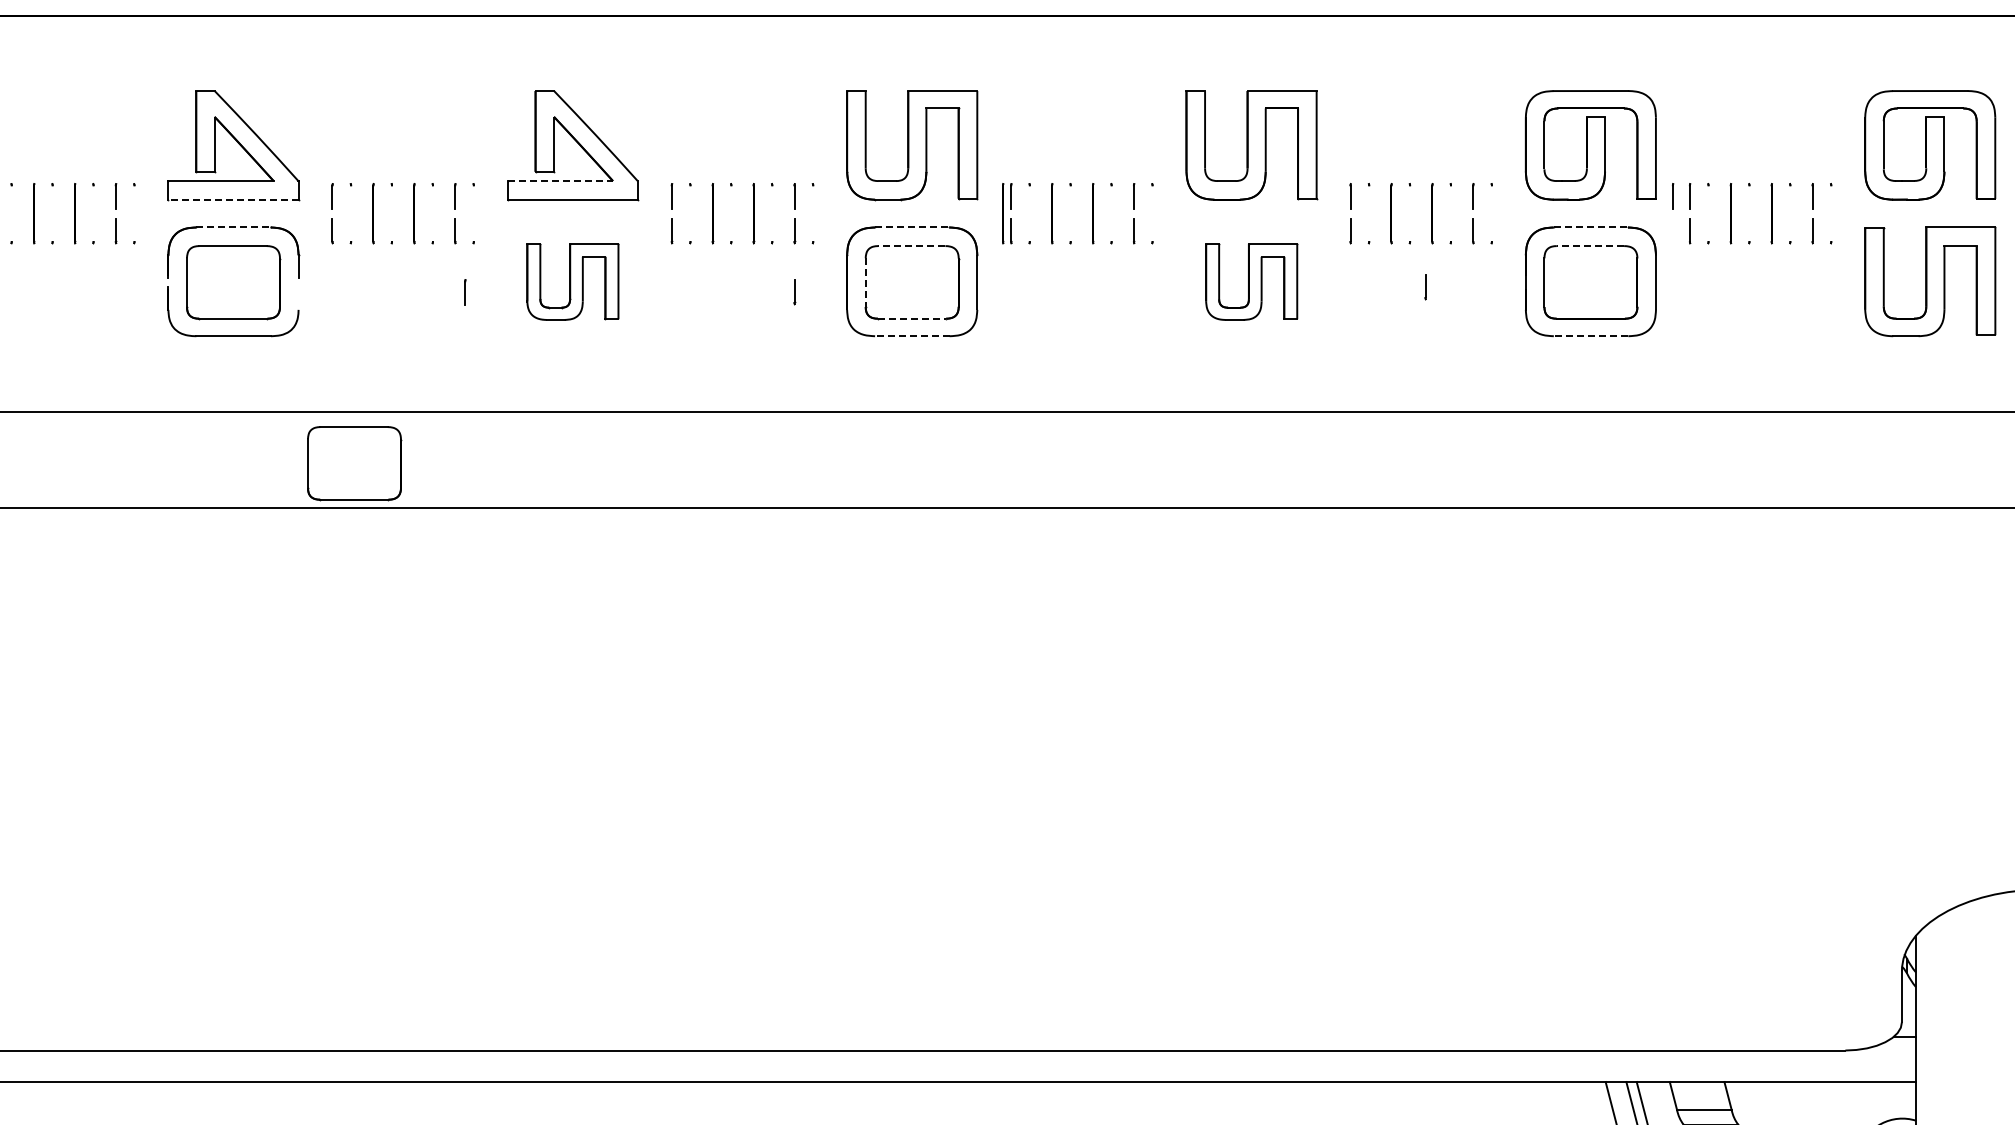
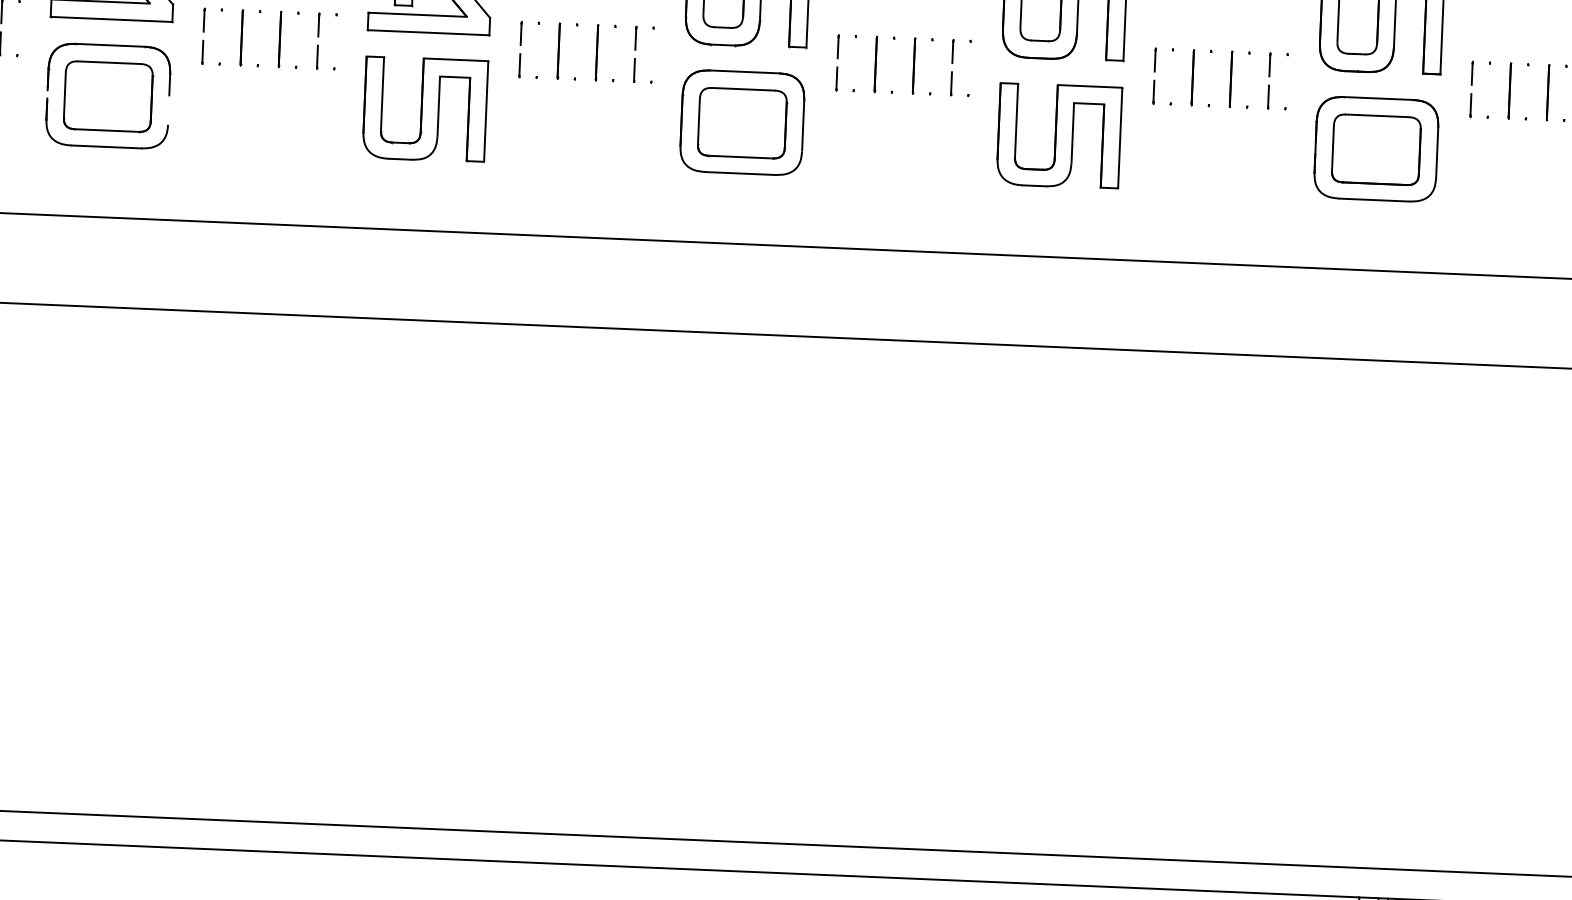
line: (560, 181) -> (417, 15), dashed -> solid
line: (1673, 196) -> (1456, 72), removed
line: (233, 199) -> (111, 19), dashed -> solid
line: (1003, 213) -> (830, 62), removed
line: (233, 227) -> (110, 45), dashed -> solid
line: (912, 227) -> (744, 71), dashed -> solid
line: (1591, 227) -> (1379, 98), dashed -> solid
line: (911, 246) -> (743, 89), dashed -> solid
line: (1590, 246) -> (1377, 116), dashed -> solid
part: (572, 281) -> (425, 109), size x1.43
part: (1251, 281) -> (1059, 135), size x1.43
line: (865, 283) -> (698, 122), dashed -> solid
line: (1425, 287) -> (1221, 148), removed
line: (465, 292) -> (324, 115), removed
part: (794, 292) -> (632, 128), removed
line: (912, 318) -> (741, 156), dashed -> solid
line: (911, 336) -> (739, 173), dashed -> solid
line: (1590, 336) -> (1373, 200), dashed -> solid
part: (354, 463) -> (214, 270), removed

